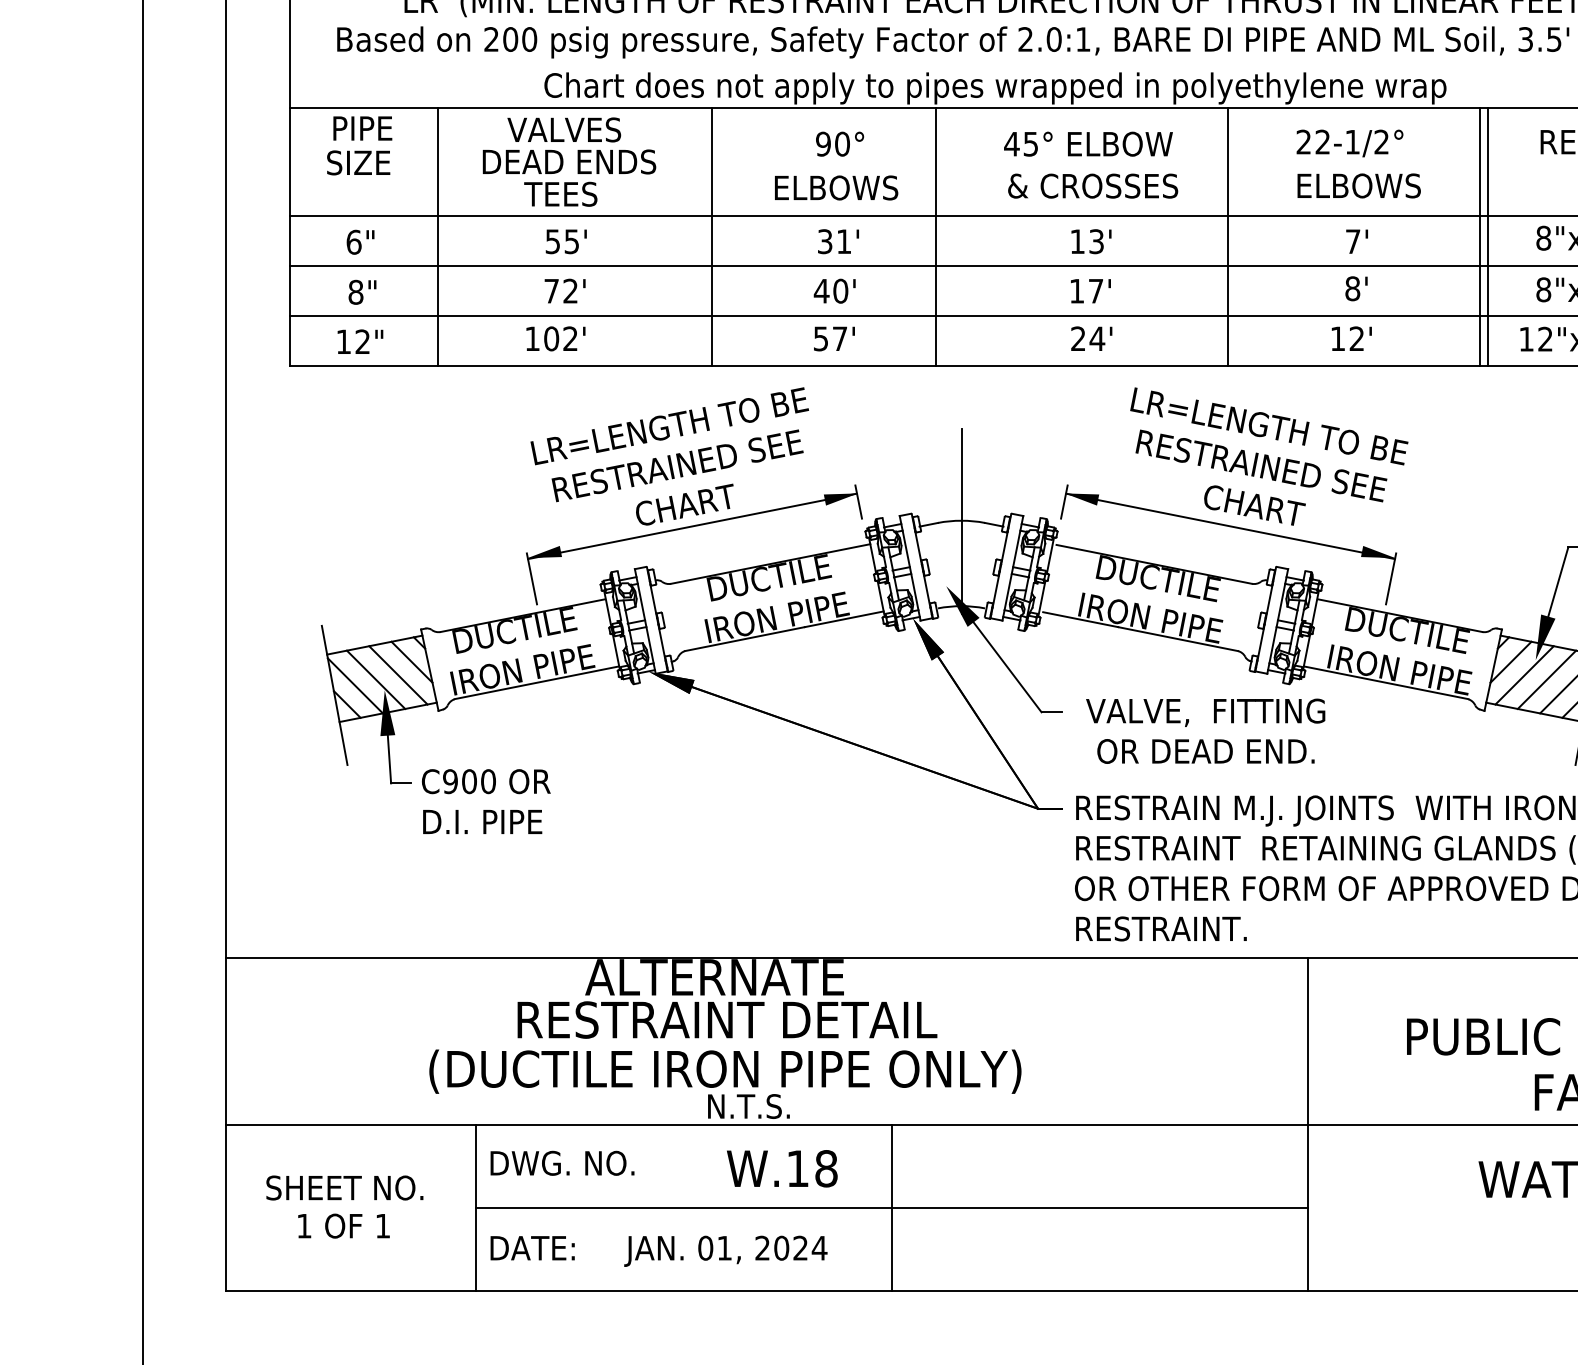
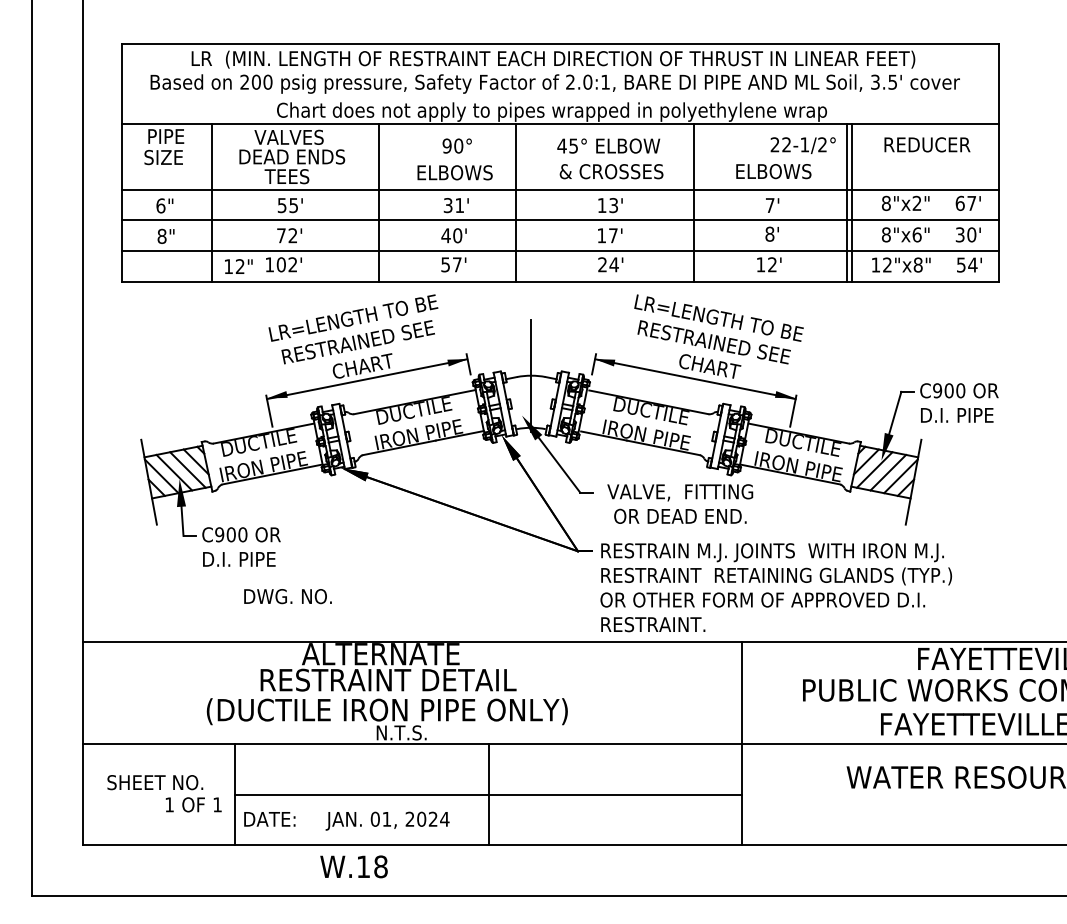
text: (1348, 143) -> (802, 145), moved
text: (359, 341) -> (238, 266), moved
text: (561, 1163) -> (287, 596), moved
text: (781, 1168) -> (353, 866), moved
text: (343, 1225) -> (193, 804), moved

